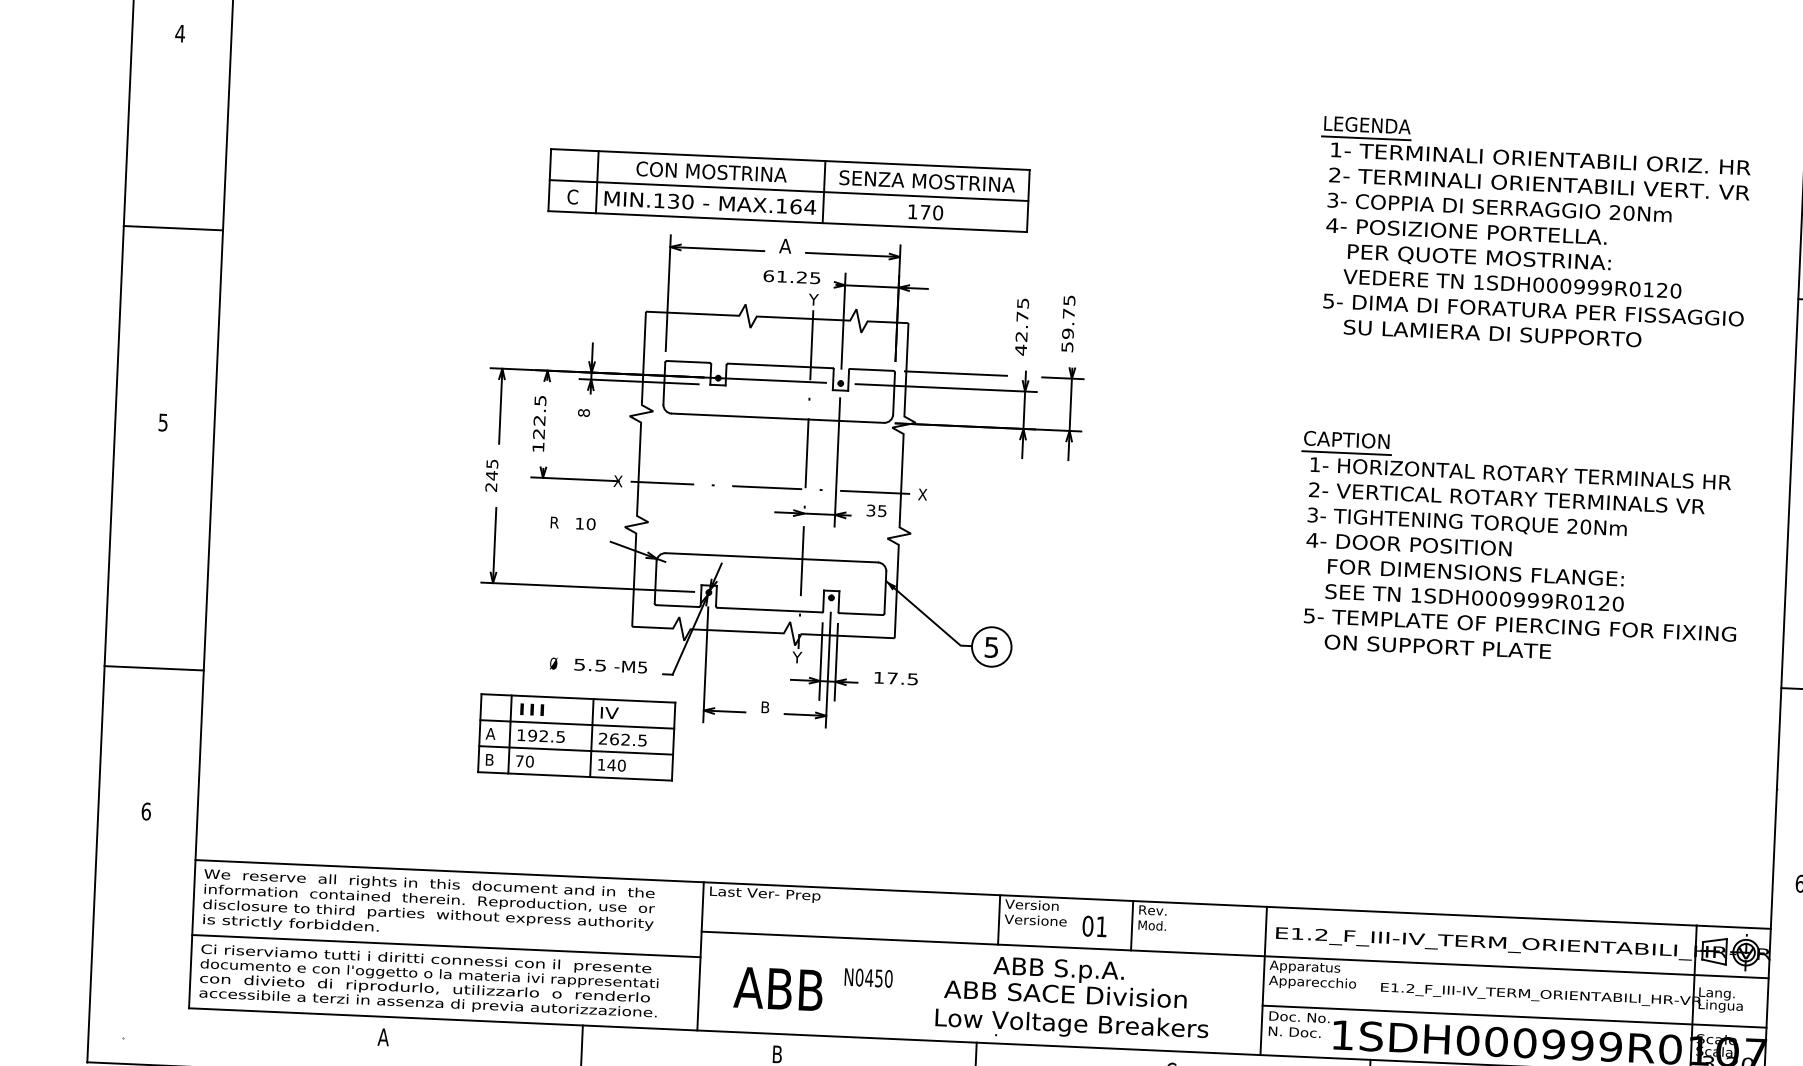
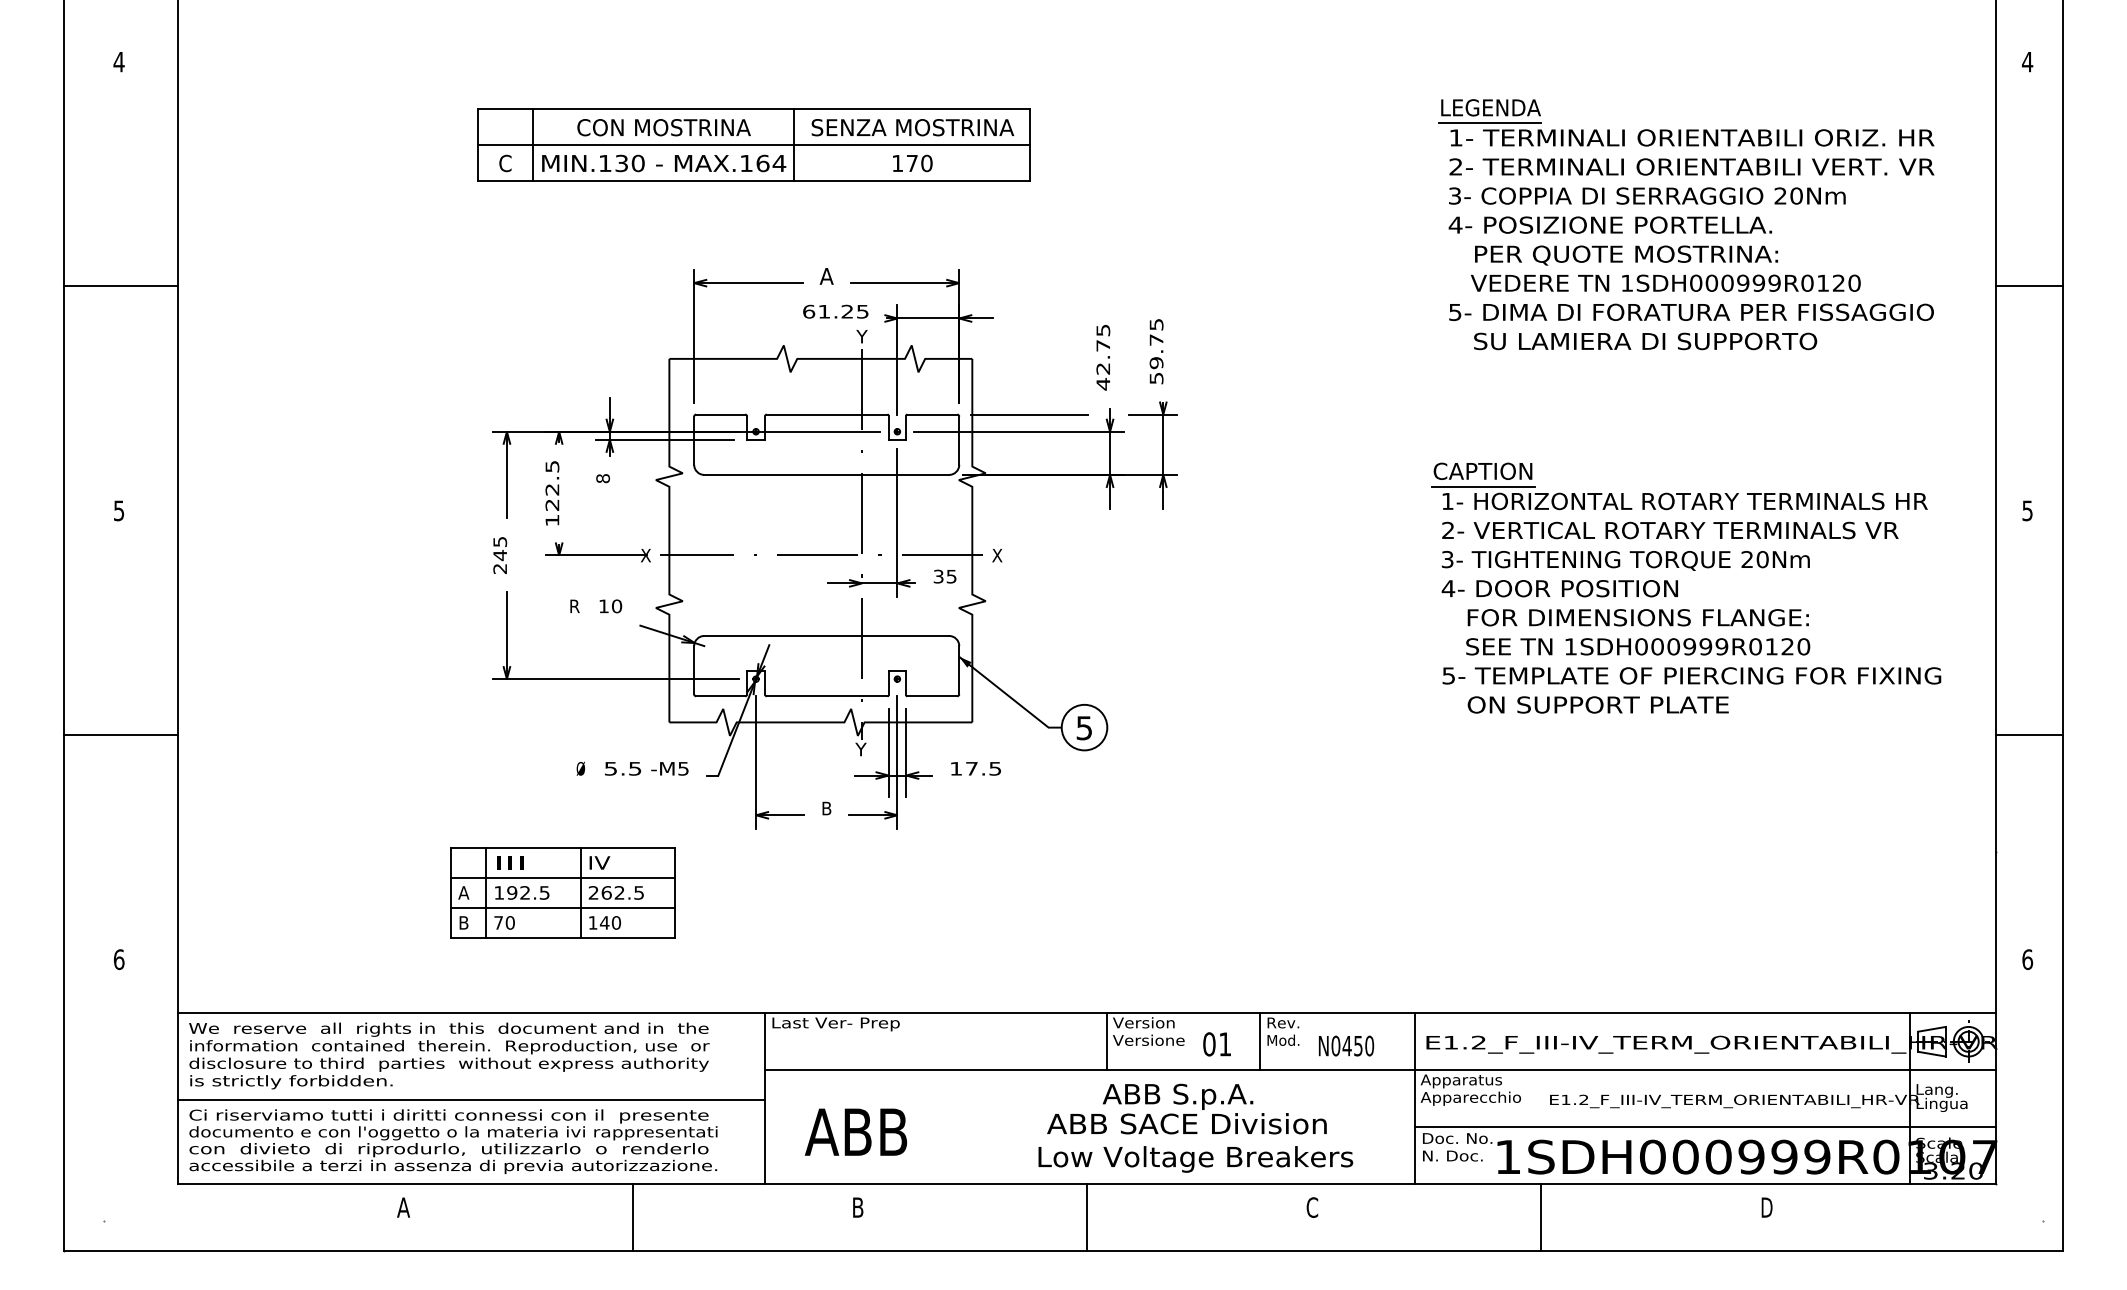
part: (788, 189) -> (753, 144), moved
line: (153, 668) -> (120, 735), moved
part: (576, 737) -> (562, 892), moved
text: (868, 977) -> (1346, 1045), moved

